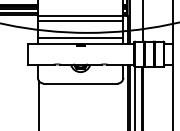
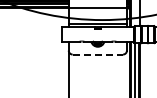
line: (80, 20) -> (97, 11), removed
line: (81, 83) -> (98, 54), solid -> dashed

